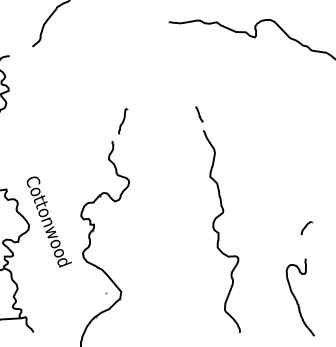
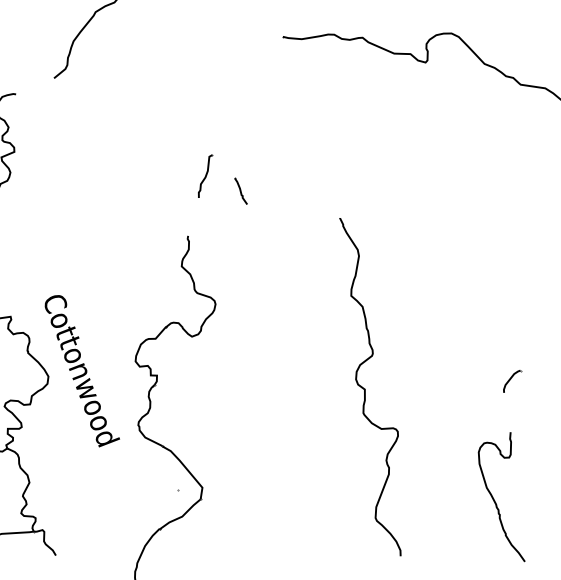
line: (199, 114) -> (241, 191), moved
part: (123, 121) -> (206, 176), moved

